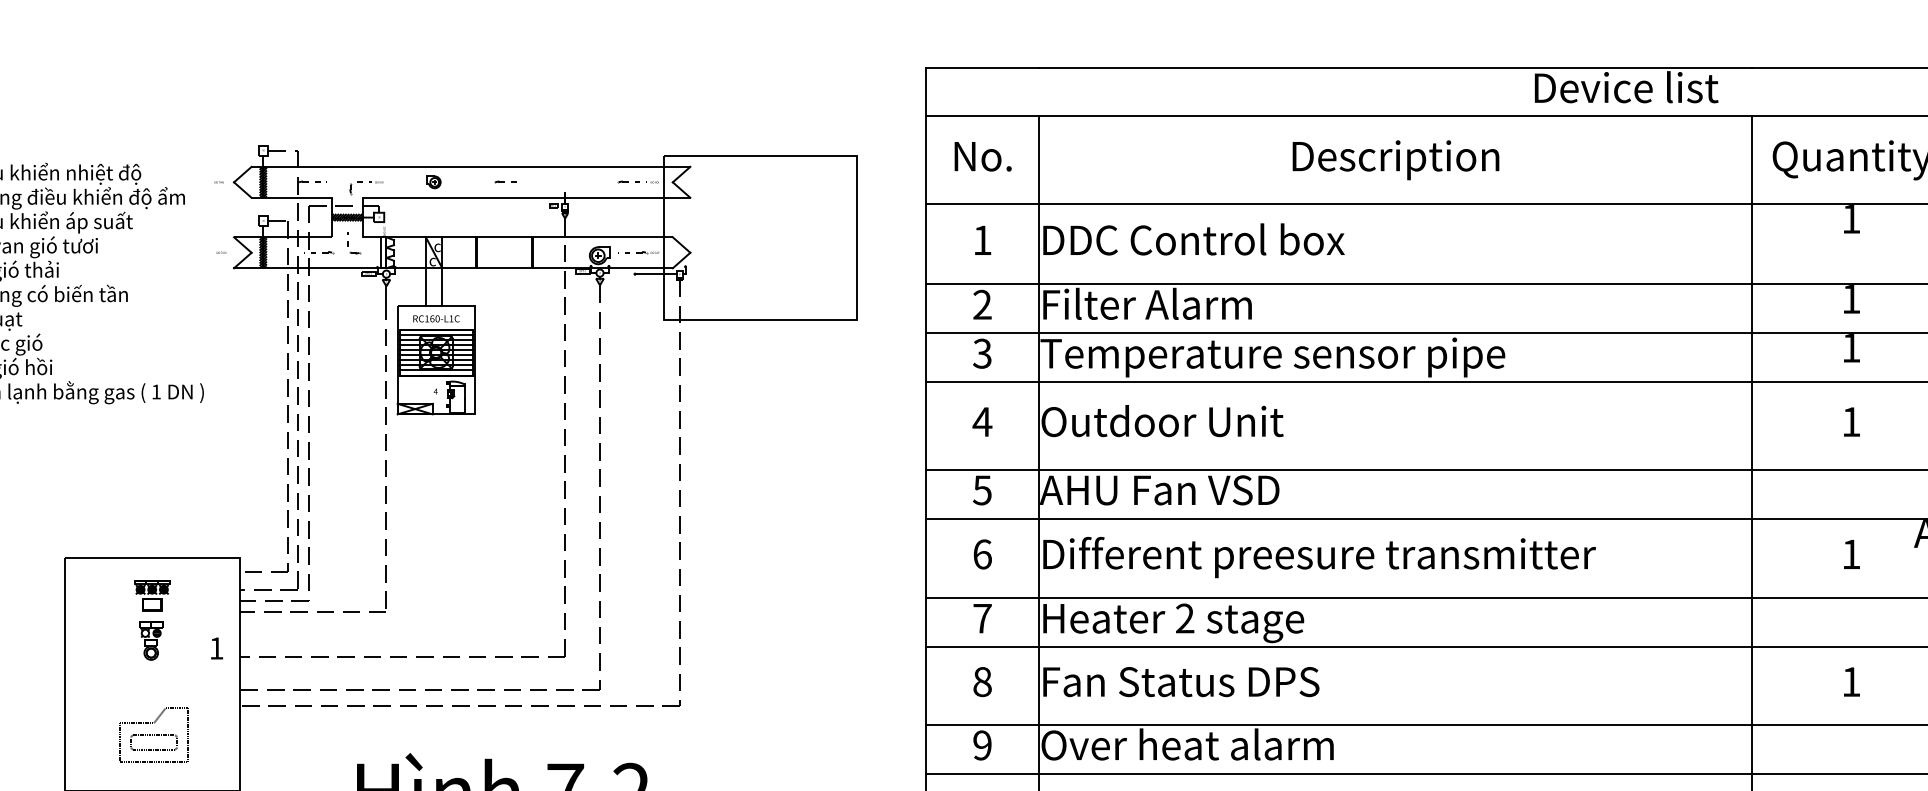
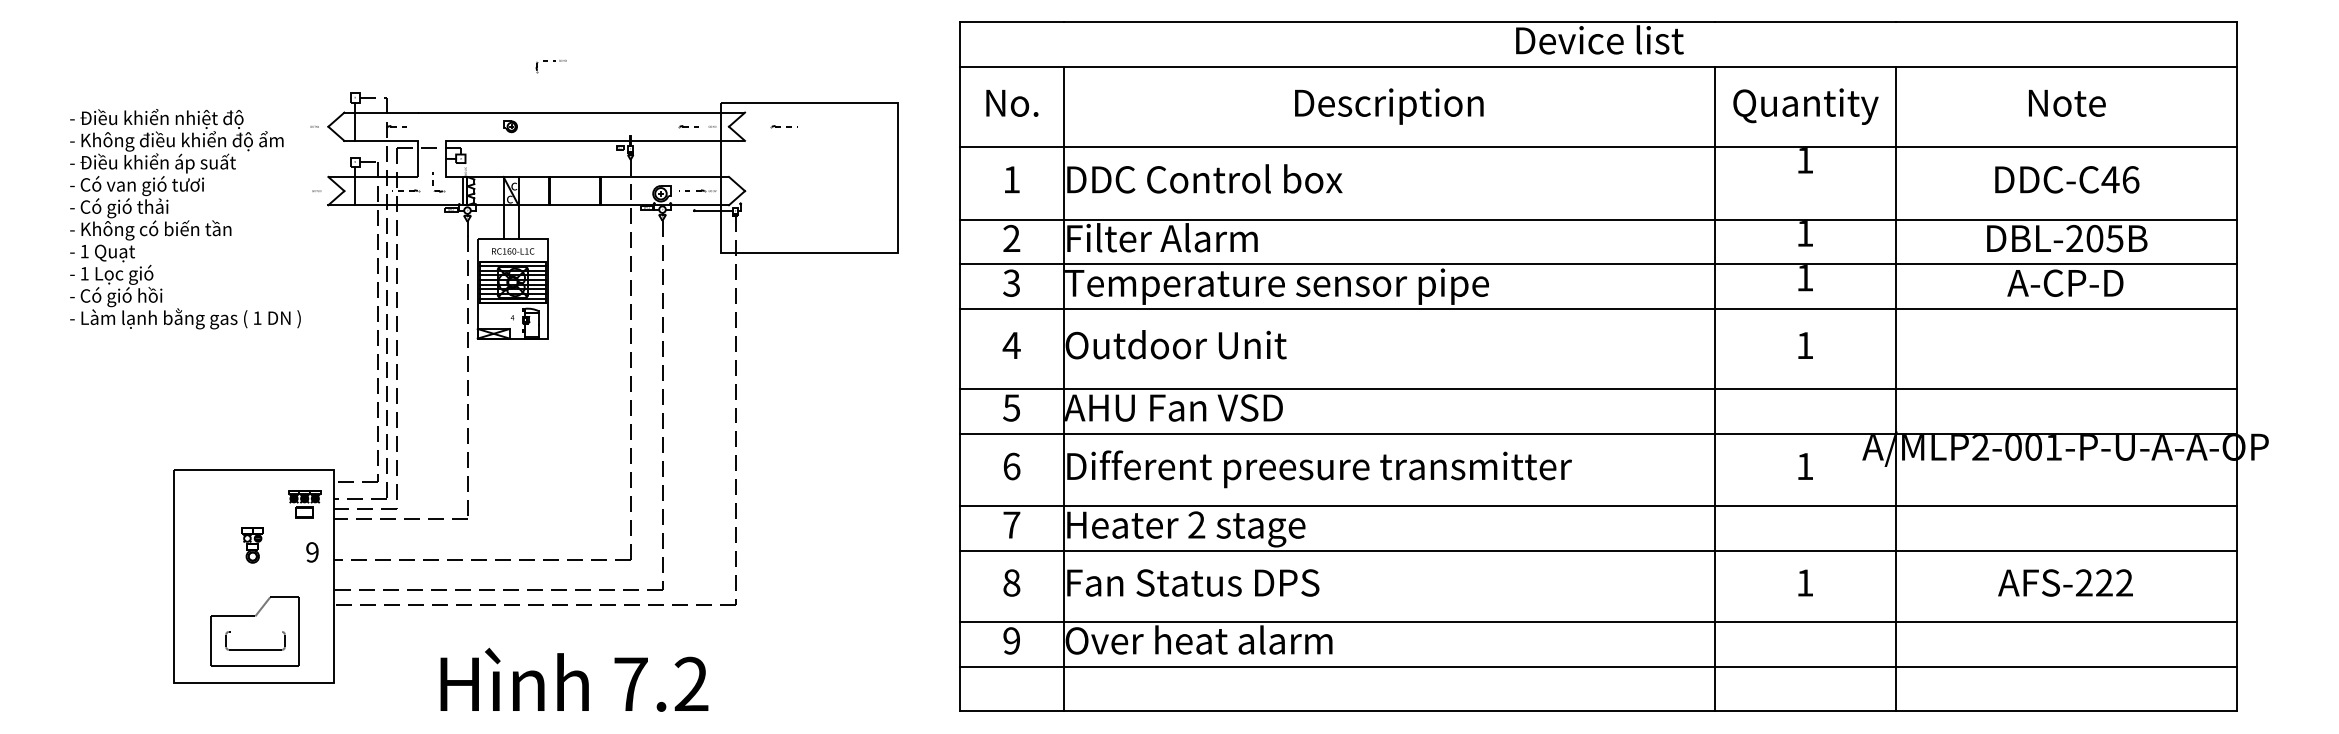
hatch: (262, 182) -> (354, 126), removed
part: (507, 182) -> (783, 126), moved
part: (365, 188) -> (550, 66), moved
hatch: (346, 217) -> (431, 158), removed
hatch: (262, 252) -> (354, 190), removed
part: (152, 596) -> (304, 504), moved
text: (216, 648) -> (312, 552), 1 -> 9
part: (153, 735) -> (254, 631), size x1.4

